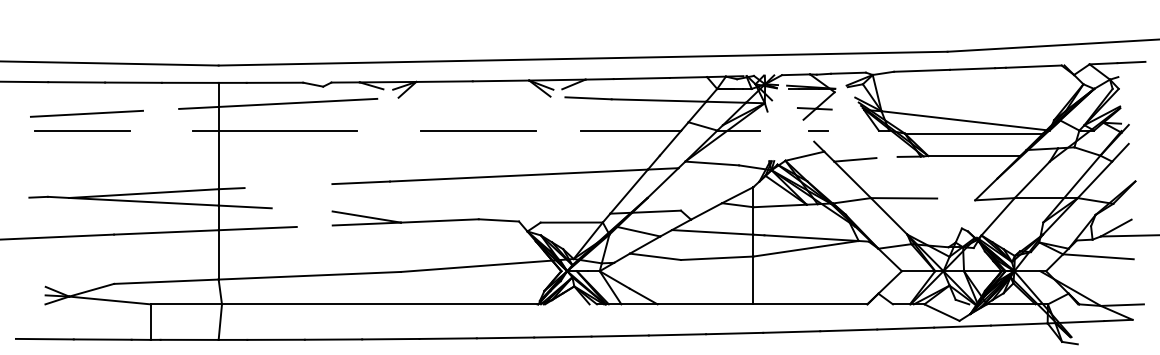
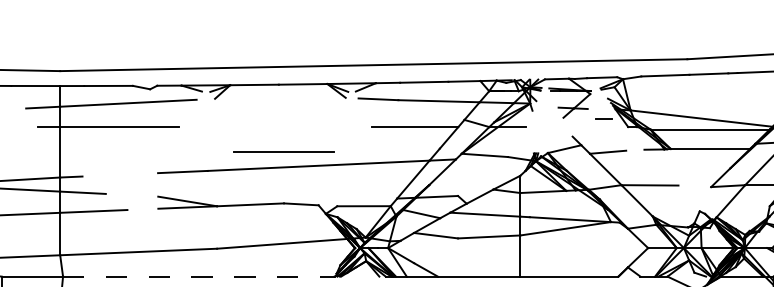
line: (478, 130) -> (283, 151), moved
line: (818, 130) -> (603, 119), moved
line: (379, 304) -> (198, 276), solid -> dashed

